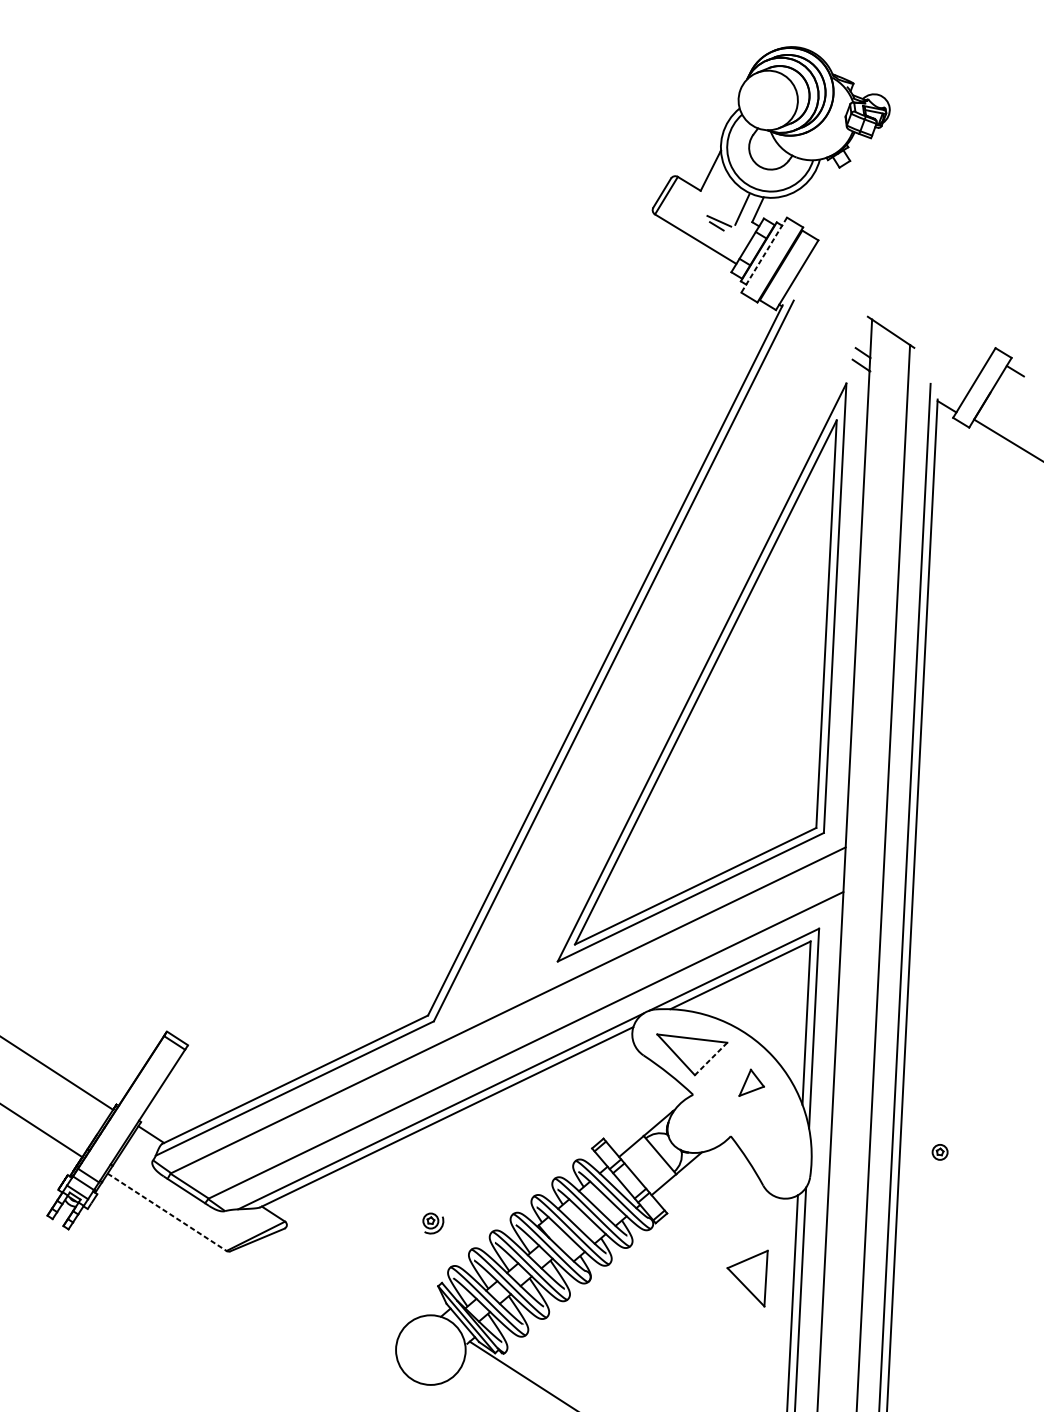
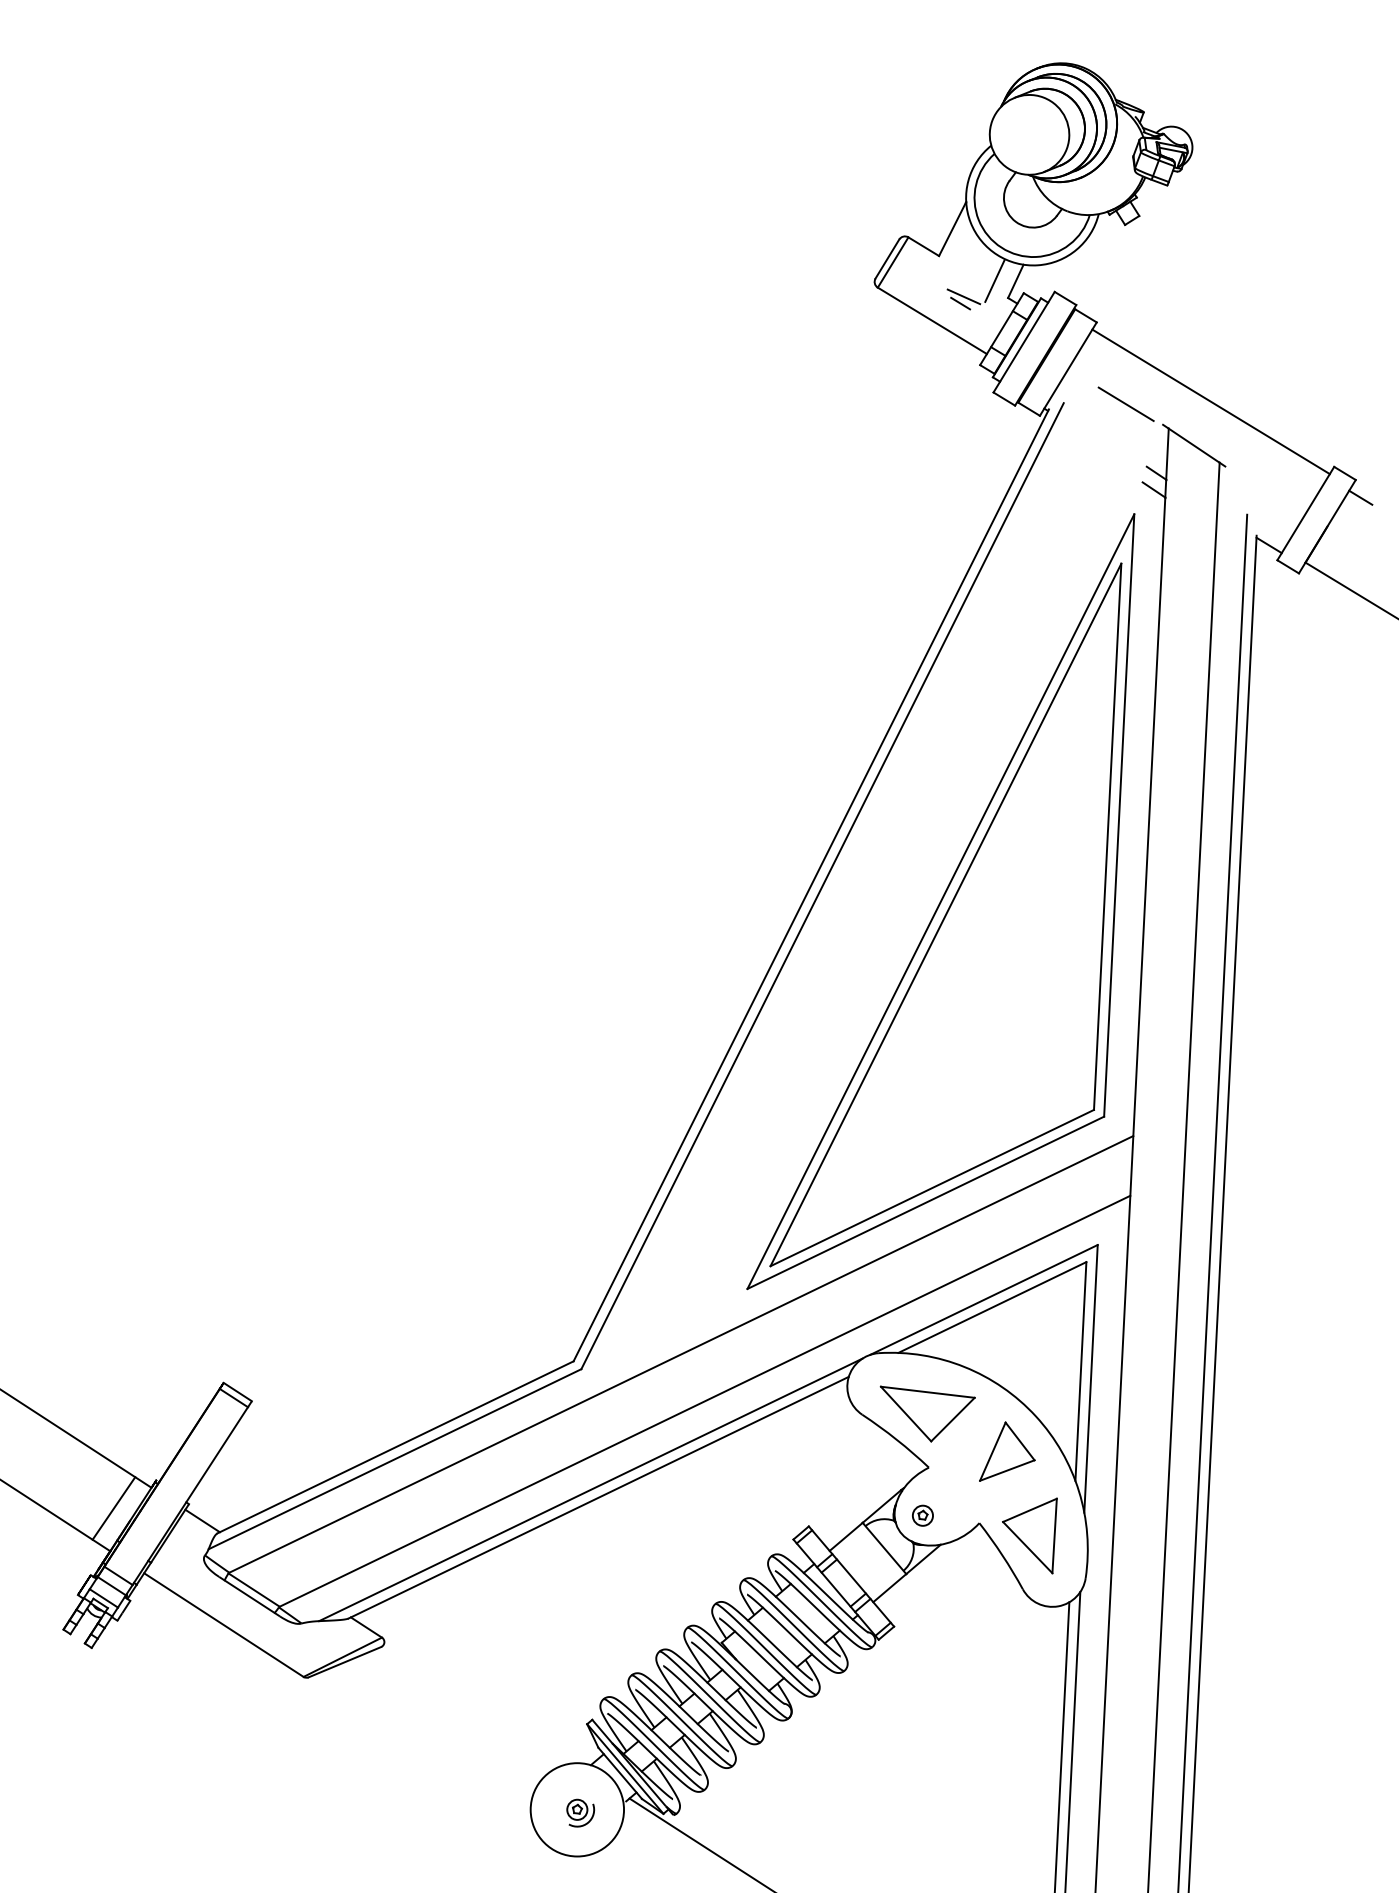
line: (764, 255) -> (1024, 342), dashed -> solid
line: (903, 299) -> (1210, 401), added
line: (839, 301) -> (1125, 404), added
line: (710, 1058) -> (952, 1419), dashed -> solid
part: (751, 1082) -> (1007, 1451), size x1.67
line: (84, 1125) -> (113, 1508), added
part: (939, 1152) -> (922, 1515), moved
line: (167, 1212) -> (224, 1625), dashed -> solid
part: (433, 1223) -> (580, 1812), moved
part: (747, 1278) -> (1029, 1535), moved

